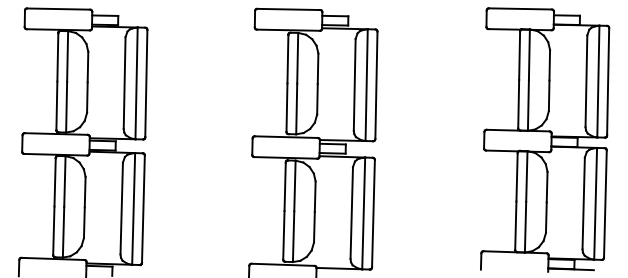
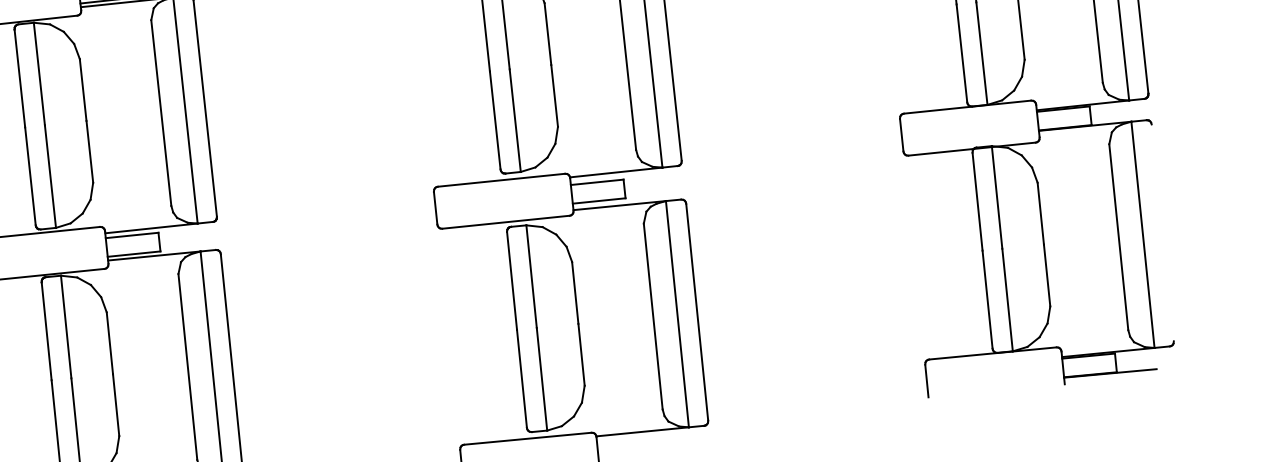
line: (605, 203) -> (1162, 231), removed

